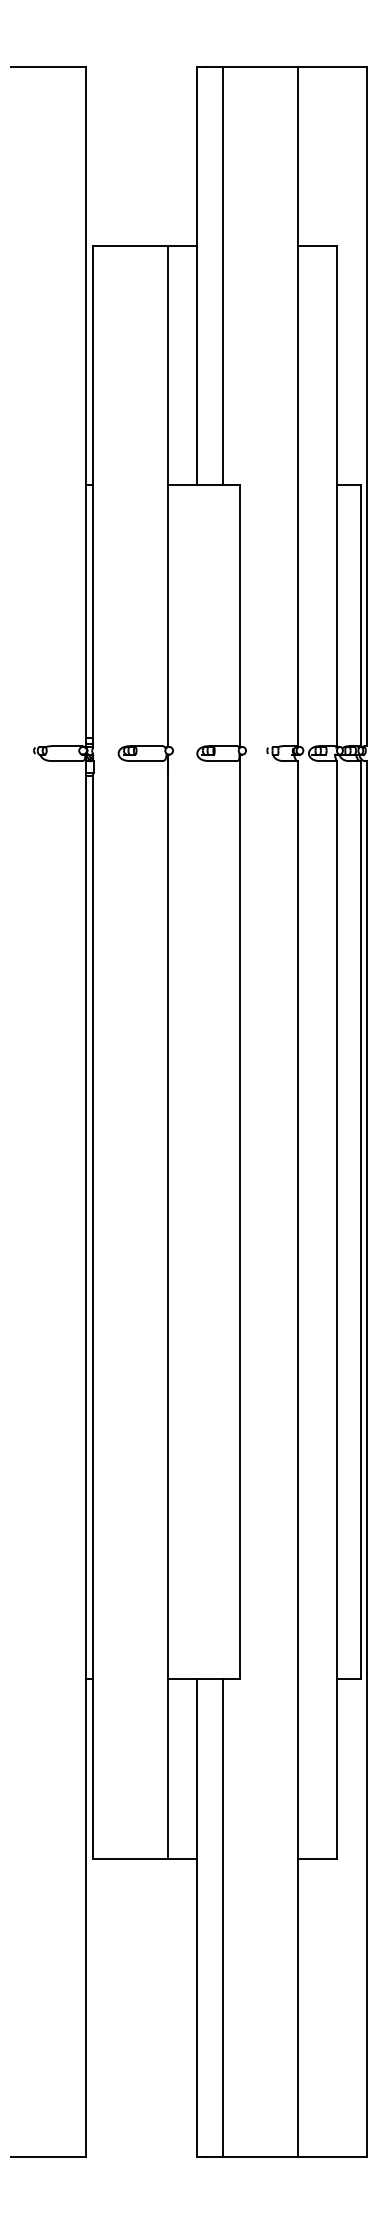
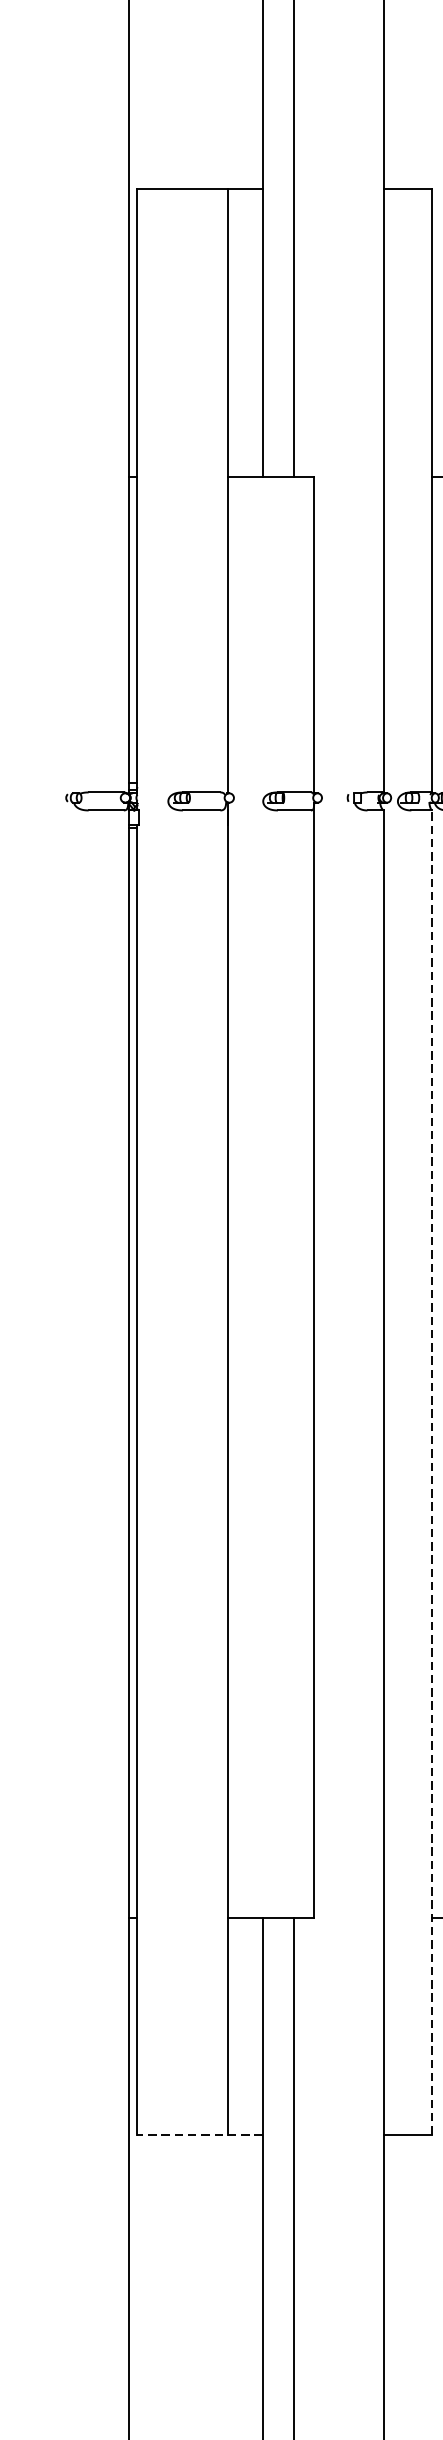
line: (336, 1309) -> (431, 1472), solid -> dashed
line: (145, 1858) -> (200, 2134), solid -> dashed

